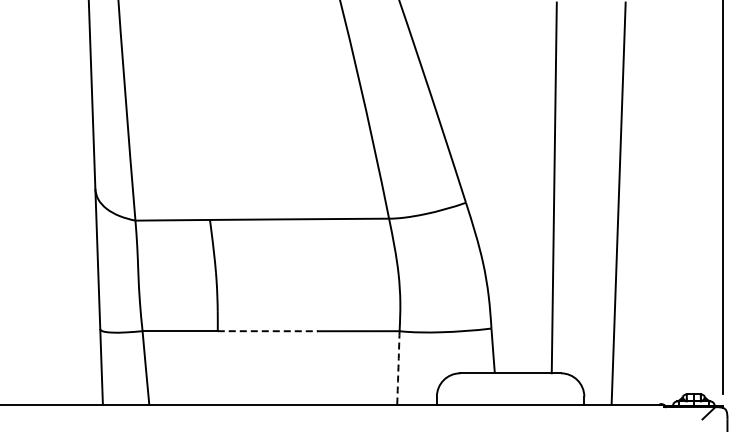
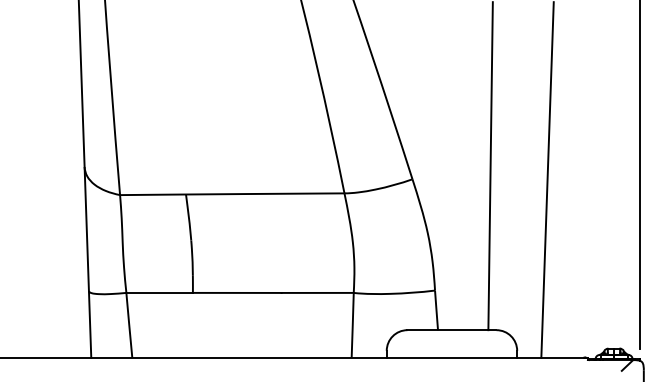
line: (268, 331) -> (237, 293), dashed -> solid
arc: (398, 367) -> (352, 325), dashed -> solid

